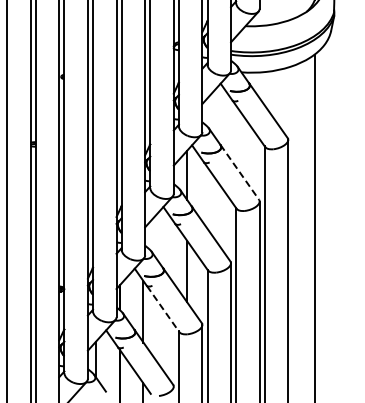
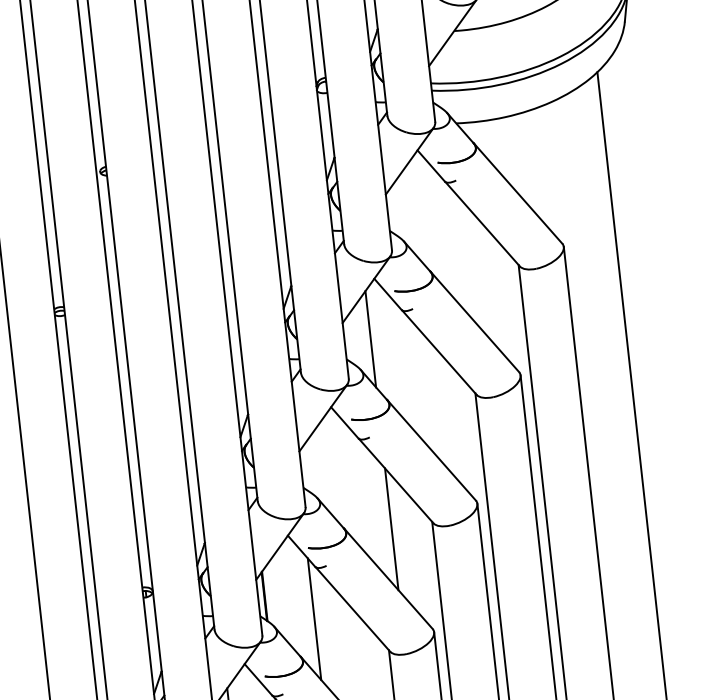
line: (239, 172) -> (474, 322), dashed -> solid
line: (163, 309) -> (353, 610), dashed -> solid

